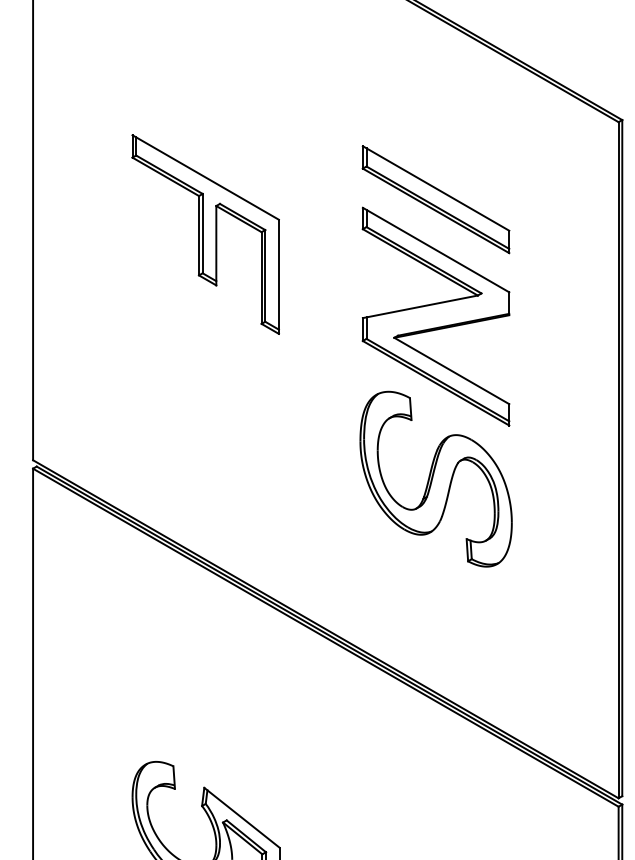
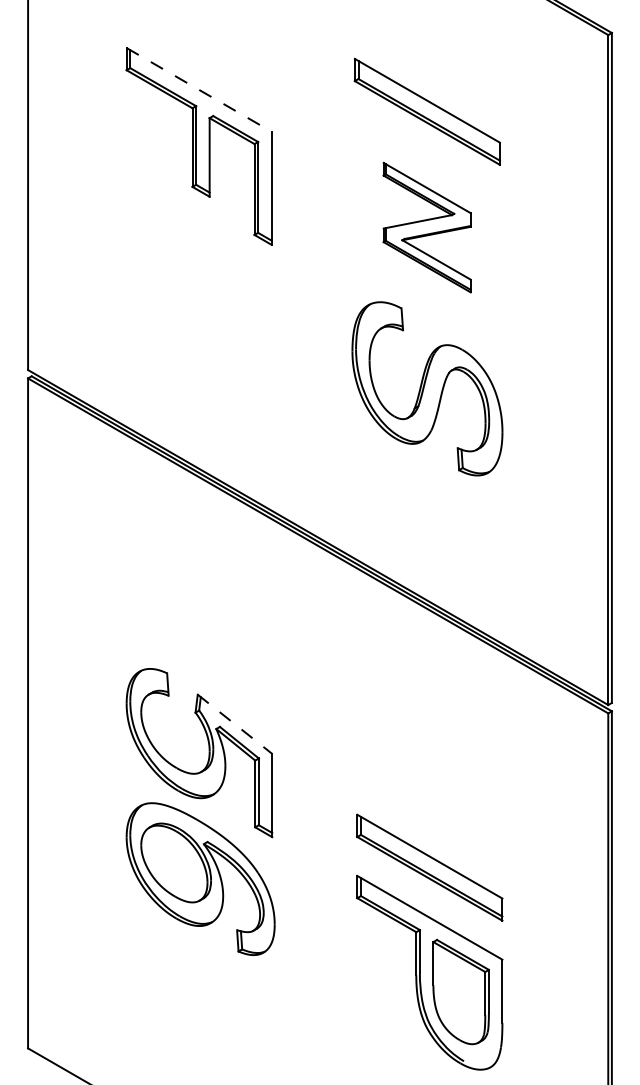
line: (206, 177) -> (199, 89), solid -> dashed
part: (435, 316) -> (426, 227), size x0.6
line: (242, 817) -> (235, 724), solid -> dashed

